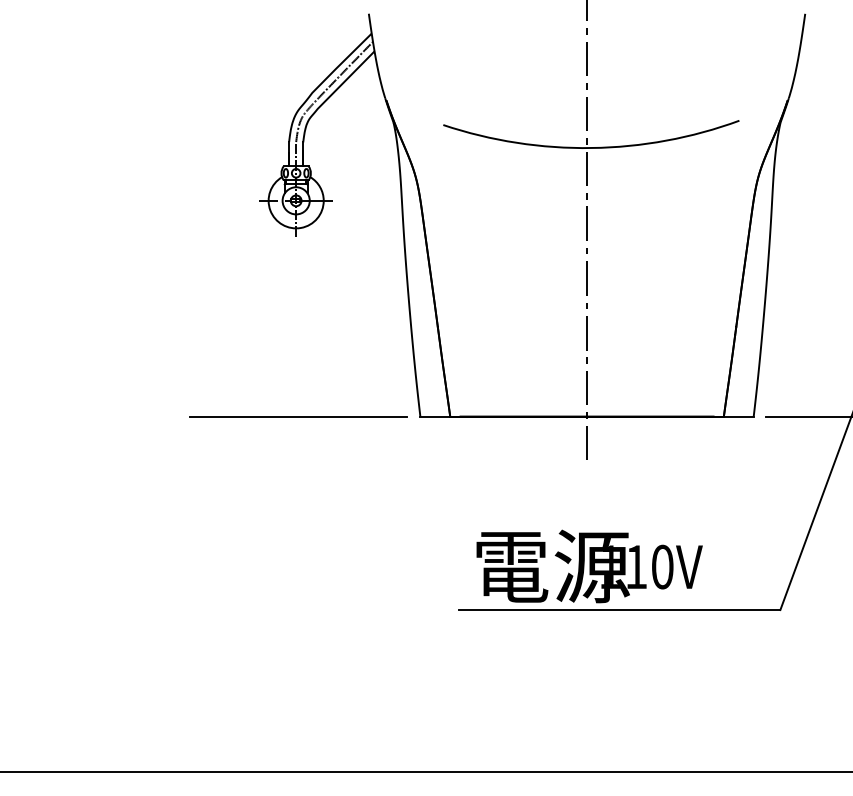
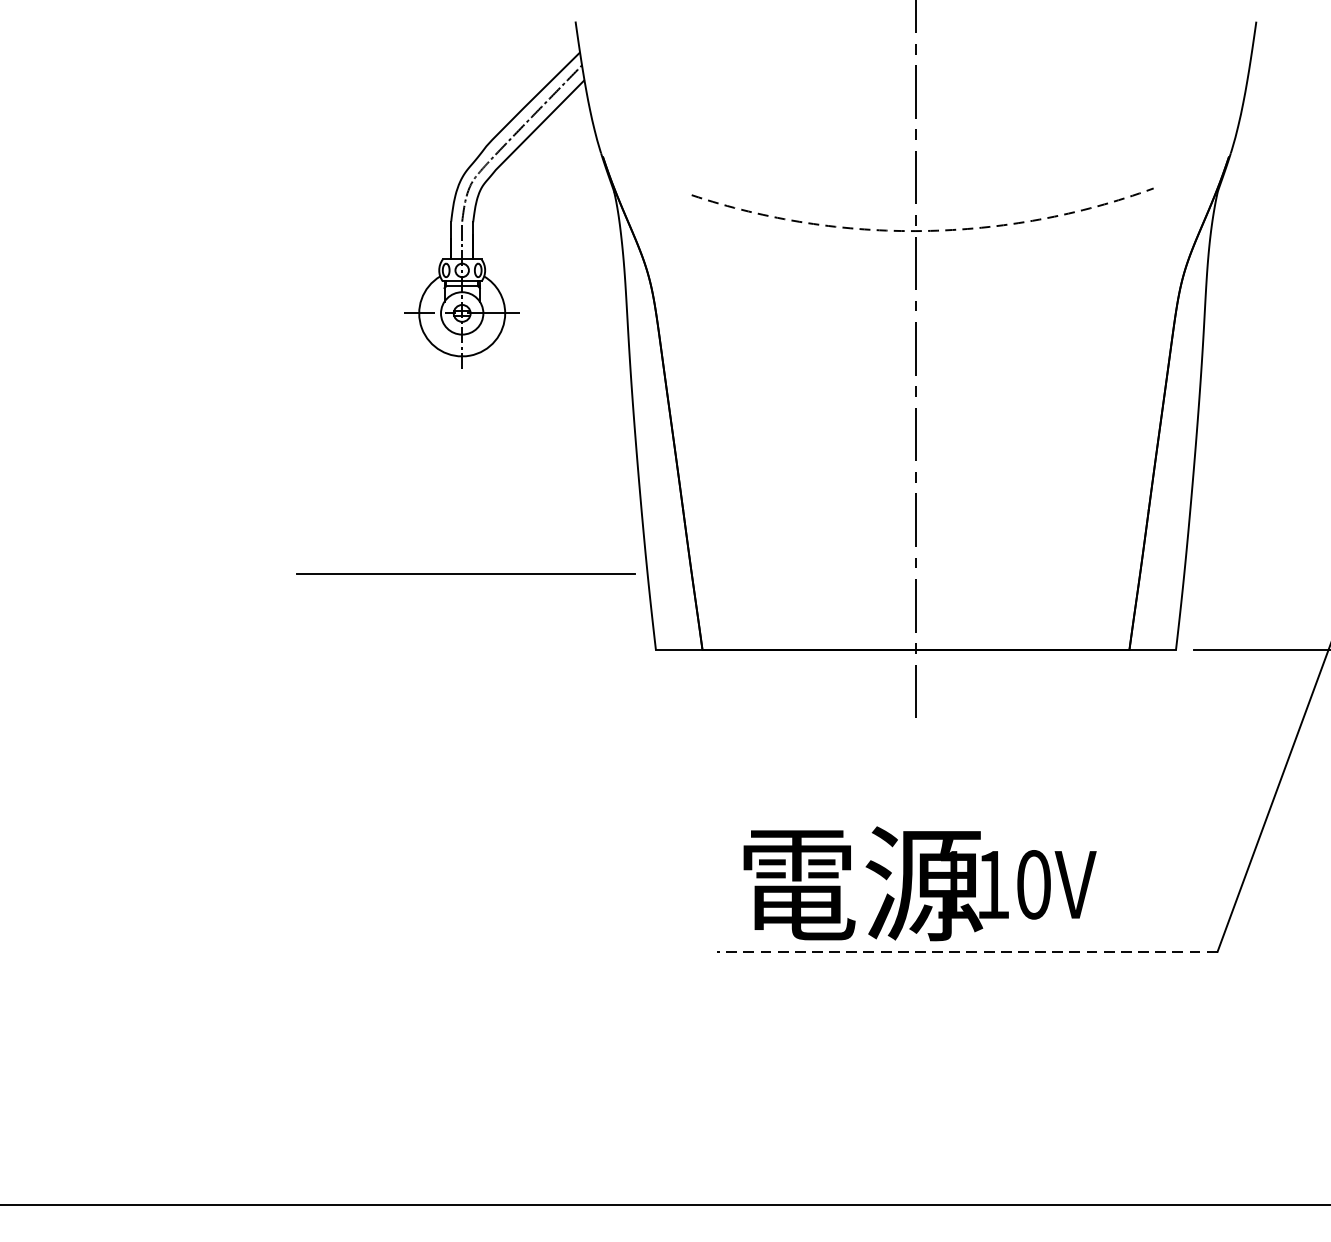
arc: (591, 148) -> (922, 231), solid -> dashed
line: (298, 416) -> (465, 573), moved
line: (619, 610) -> (966, 952), solid -> dashed

